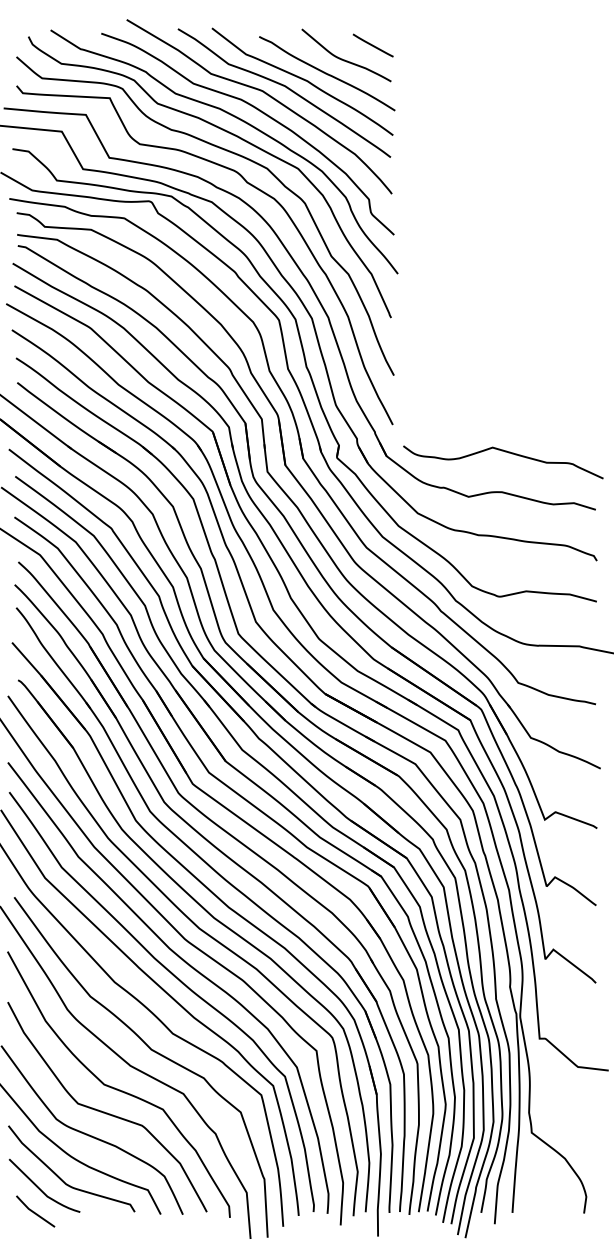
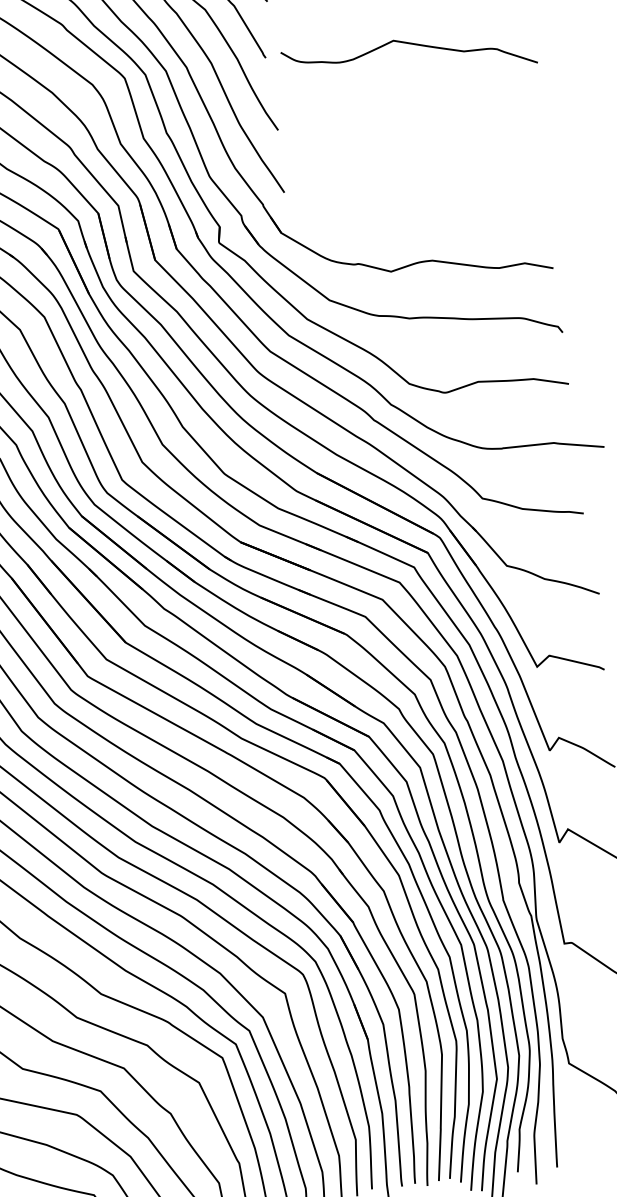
curve: (505, 452) -> (410, 44), moved

